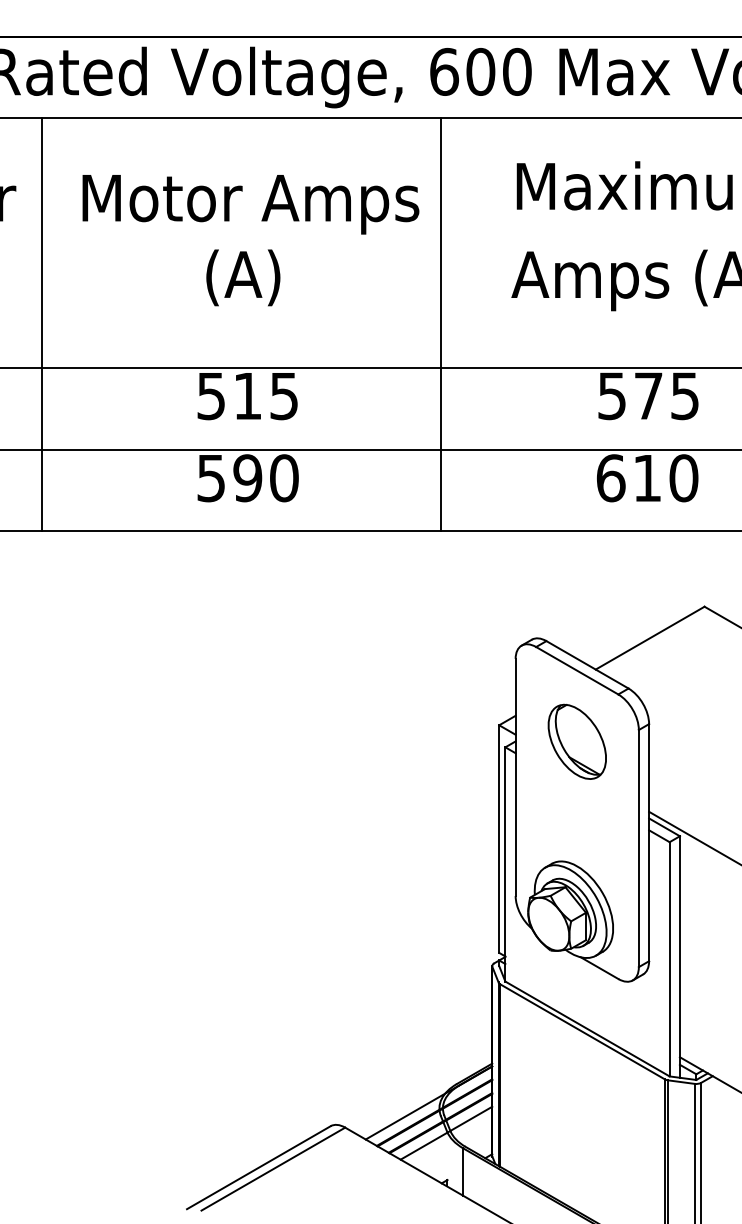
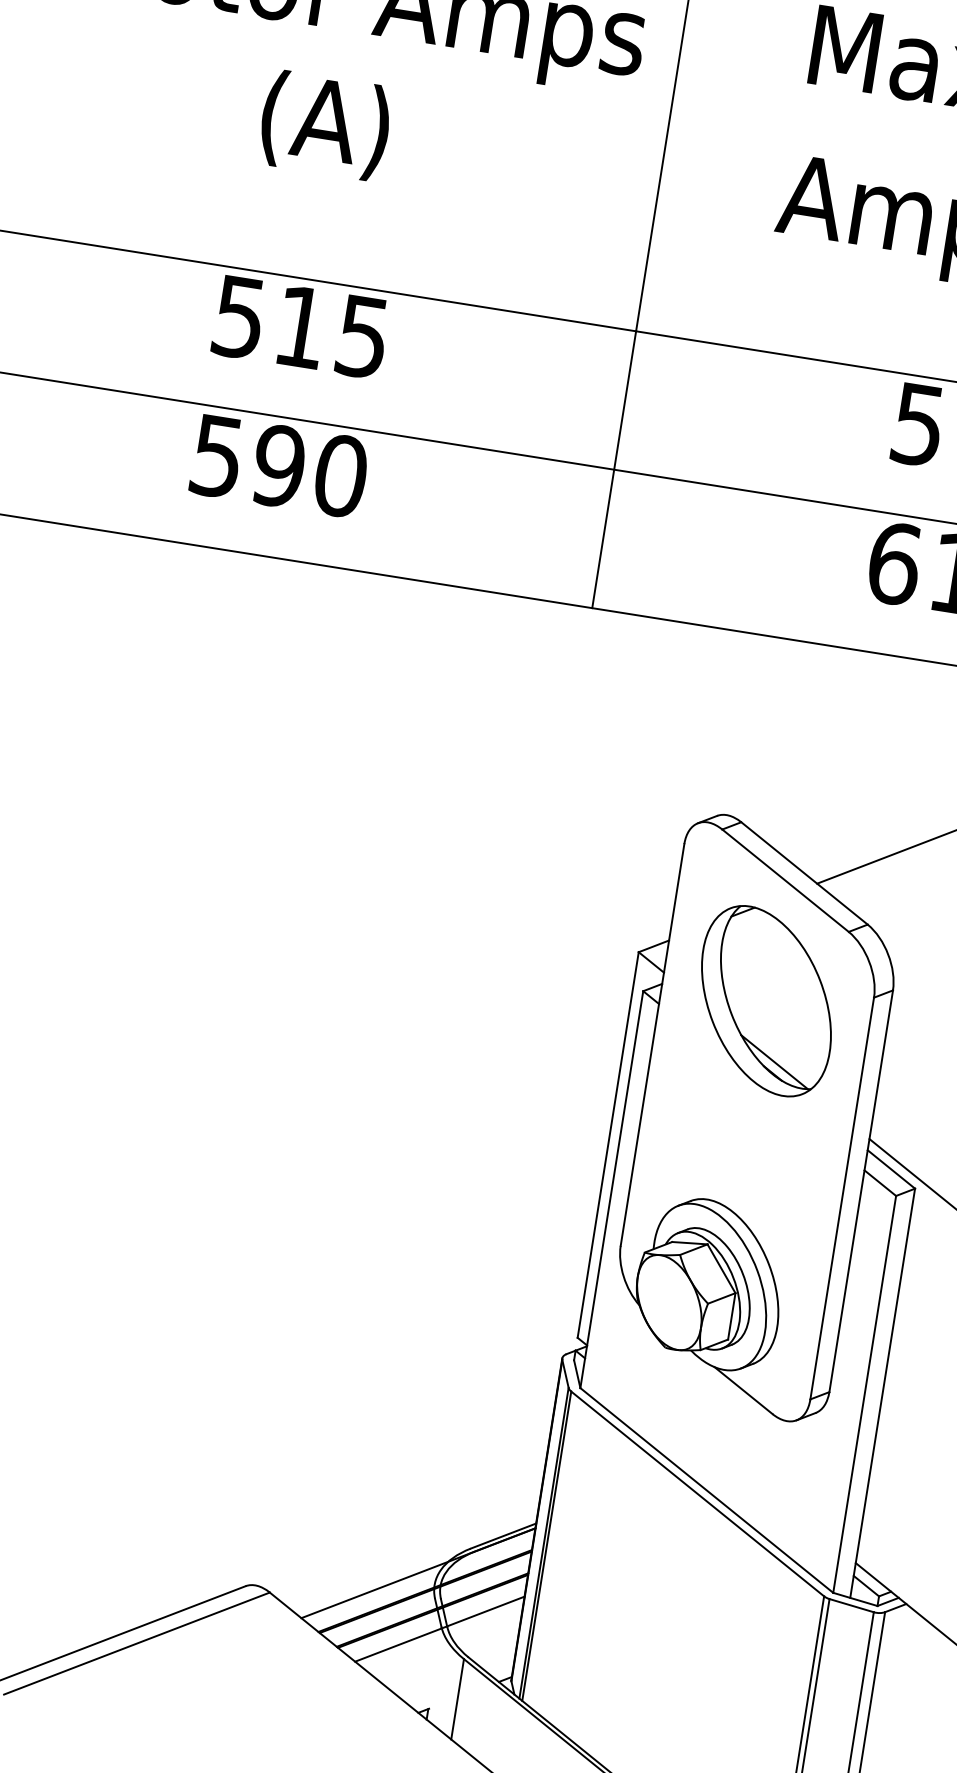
part: (577, 741) -> (766, 1000), size x1.43

